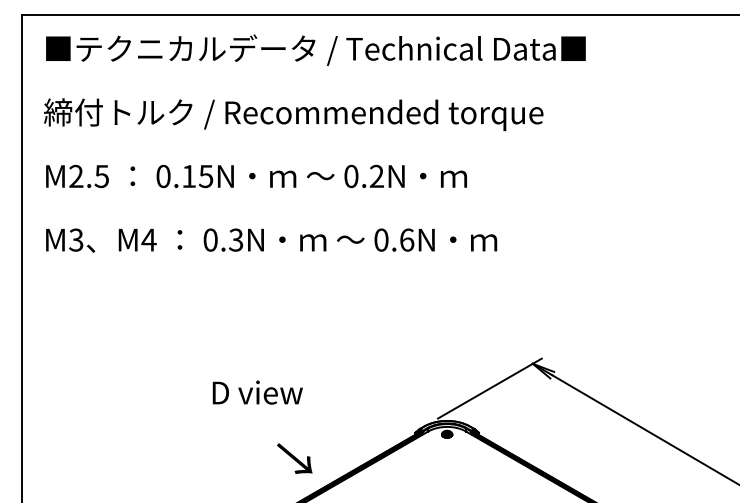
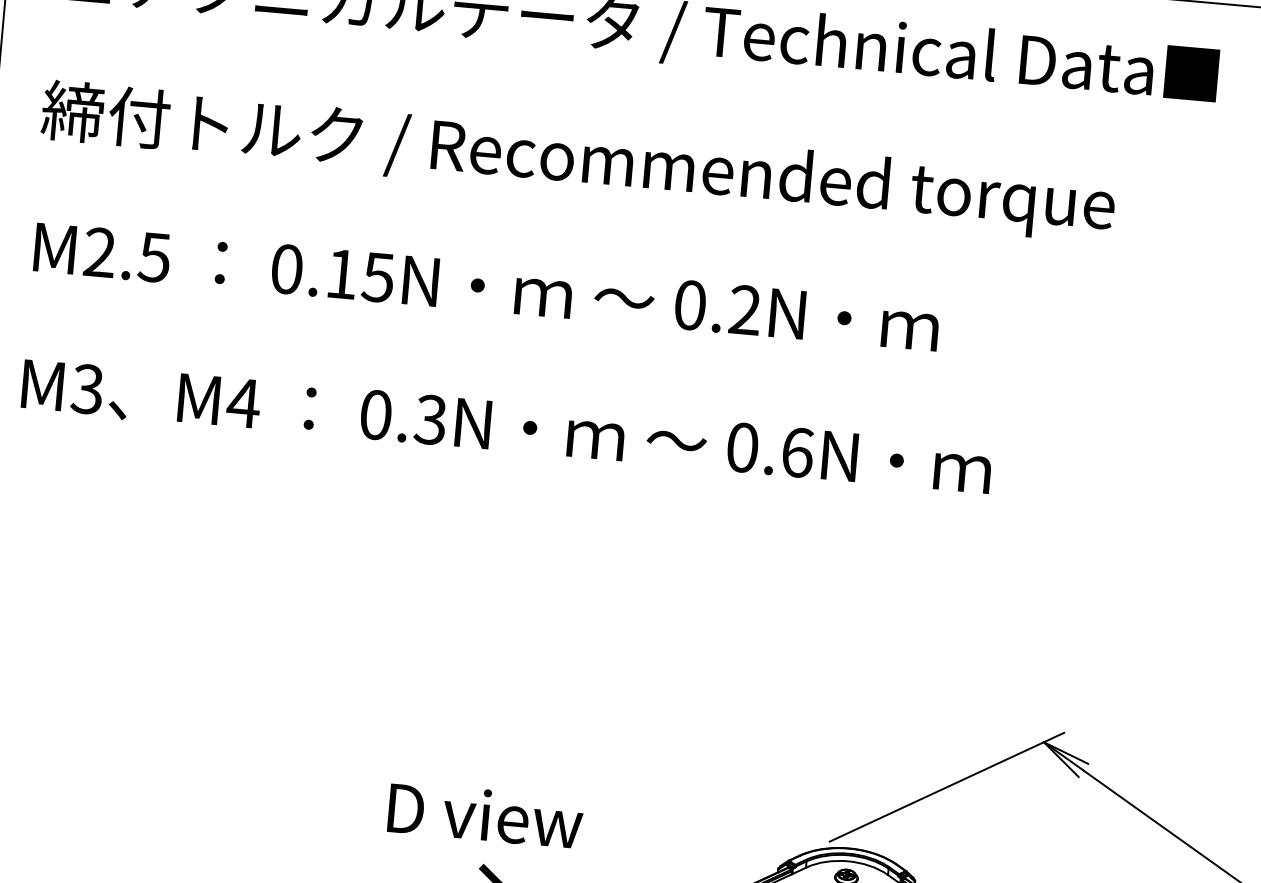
text: (257, 392) -> (484, 815), moved

